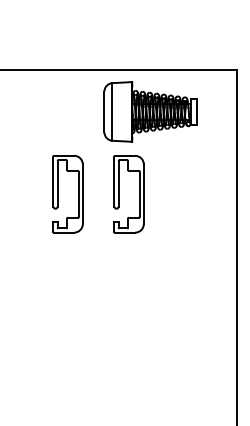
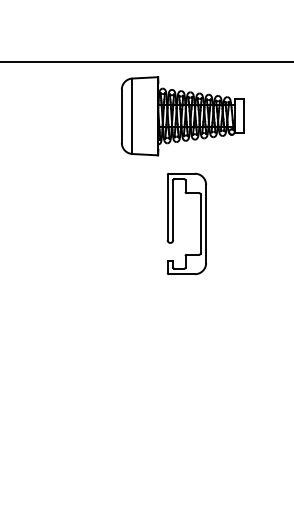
part: (150, 111) -> (182, 115), moved
part: (58, 194) -> (94, 224), removed

